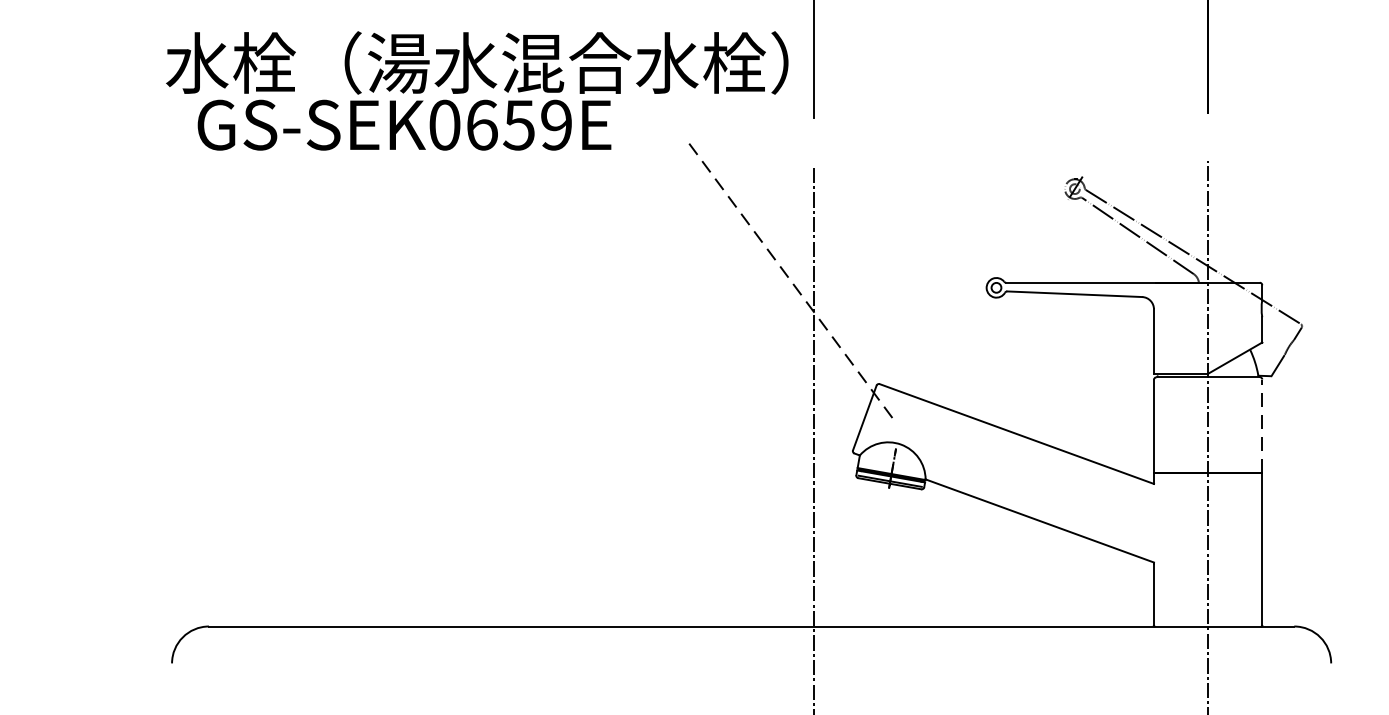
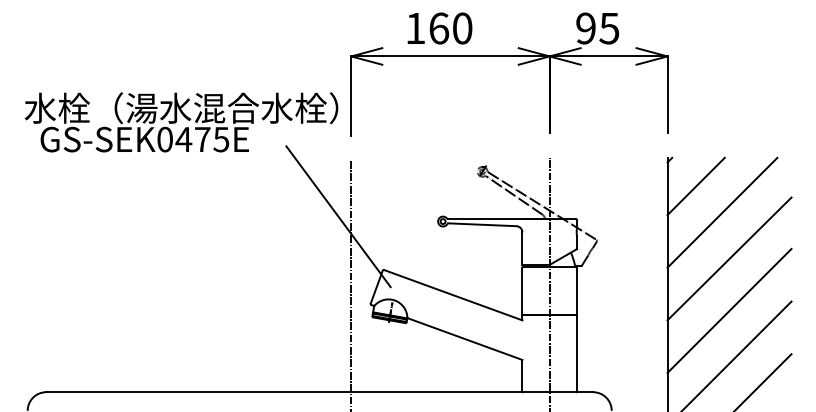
text: (518, 124) -> (202, 139), GS-SEK0659E -> GS-SEK0475E
line: (788, 277) -> (338, 216), dashed -> solid
line: (1263, 424) -> (577, 290), dashed -> solid

